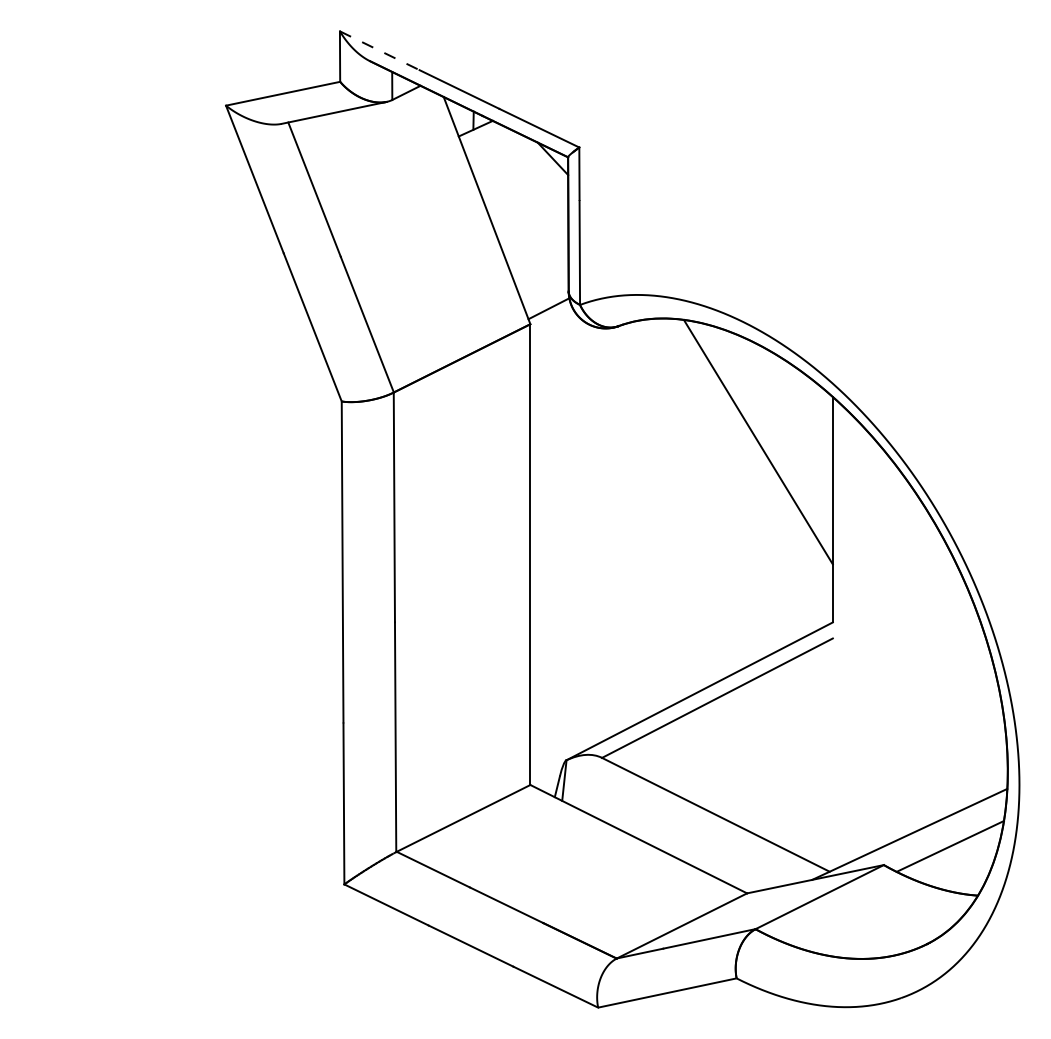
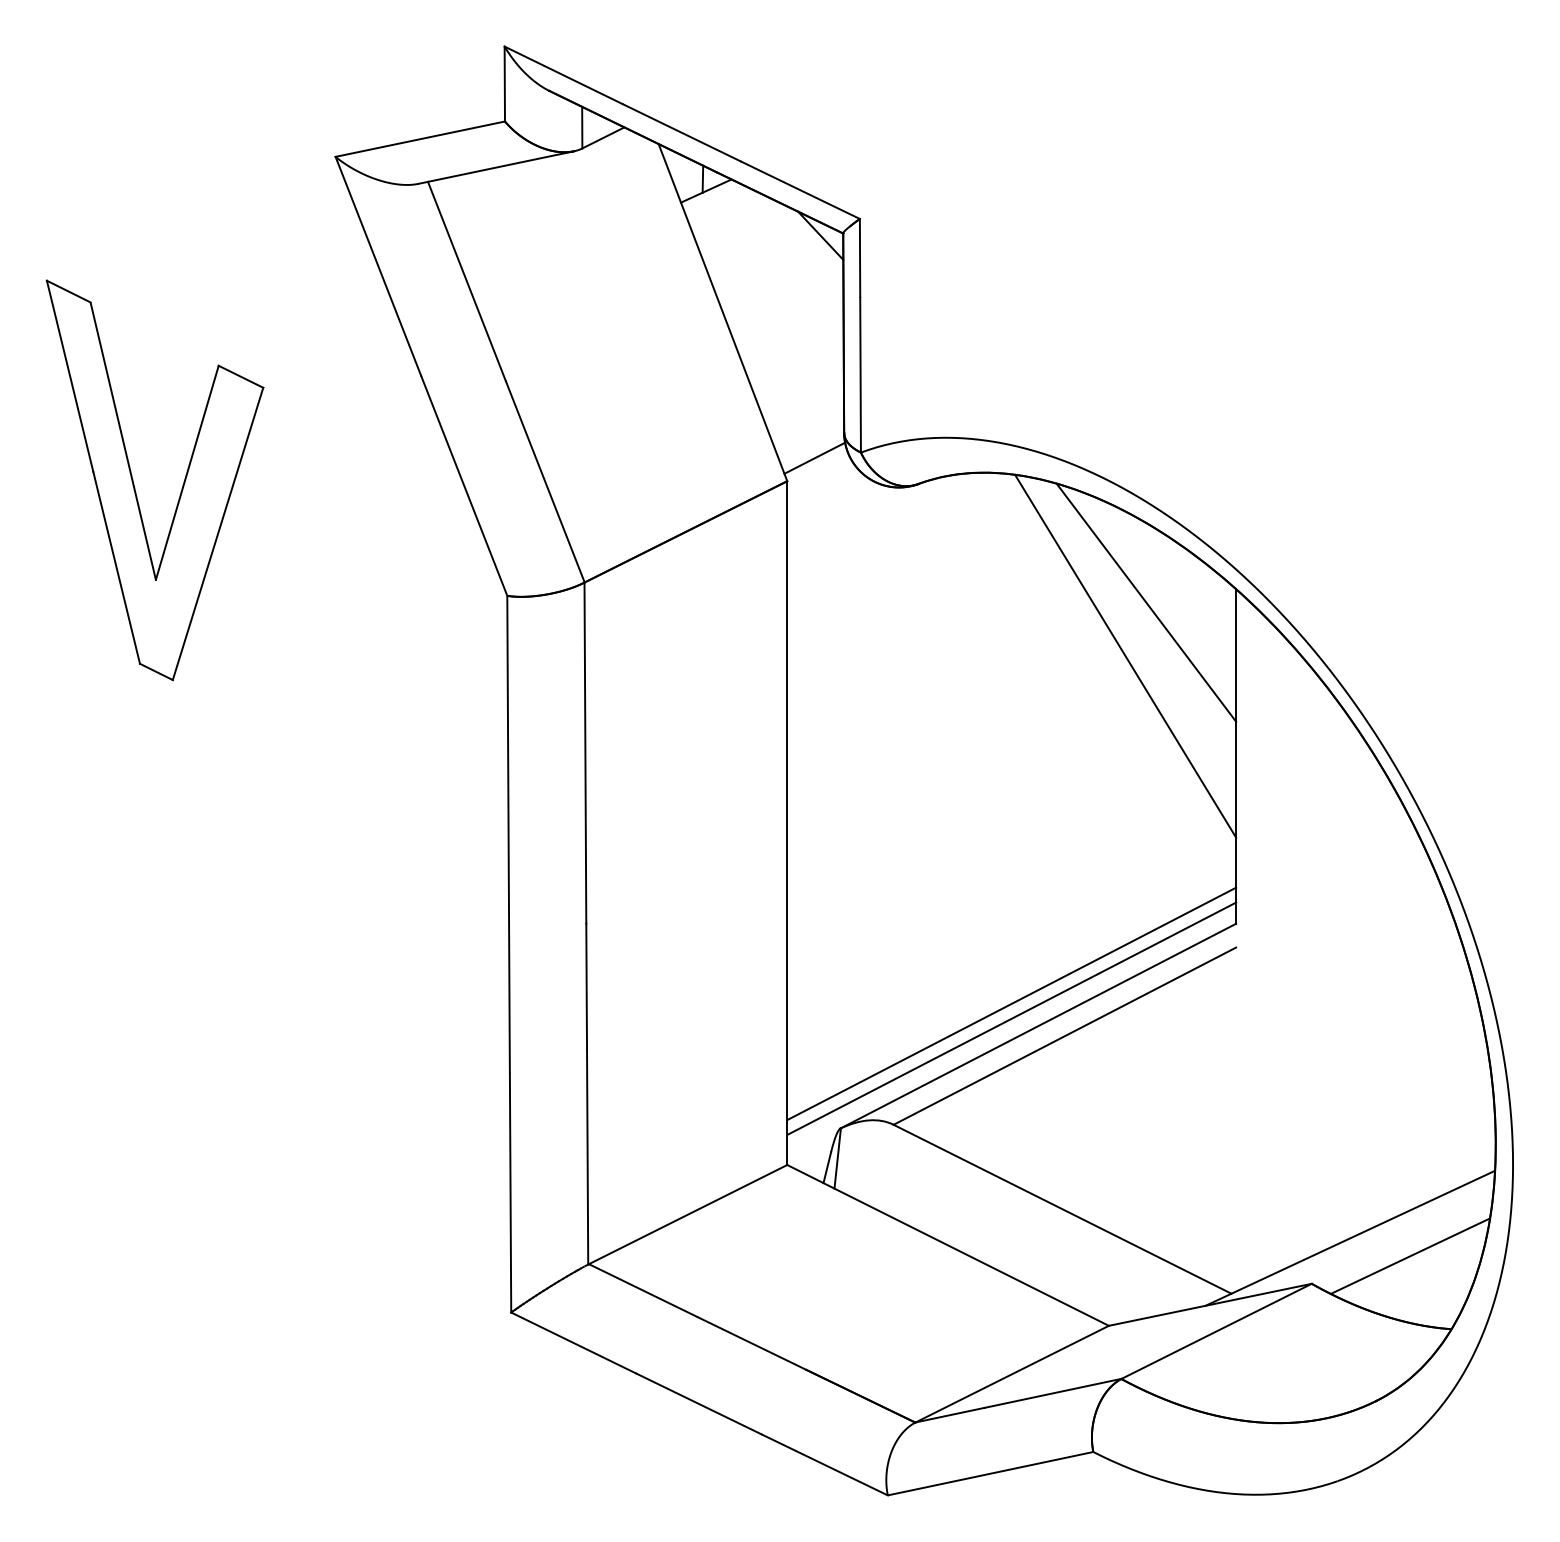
line: (380, 50) -> (564, 75), dashed -> solid
part: (91, 328) -> (135, 487), added
line: (771, 405) -> (1145, 601), added
line: (681, 676) -> (1011, 1003), added
line: (681, 686) -> (1011, 1018), added

